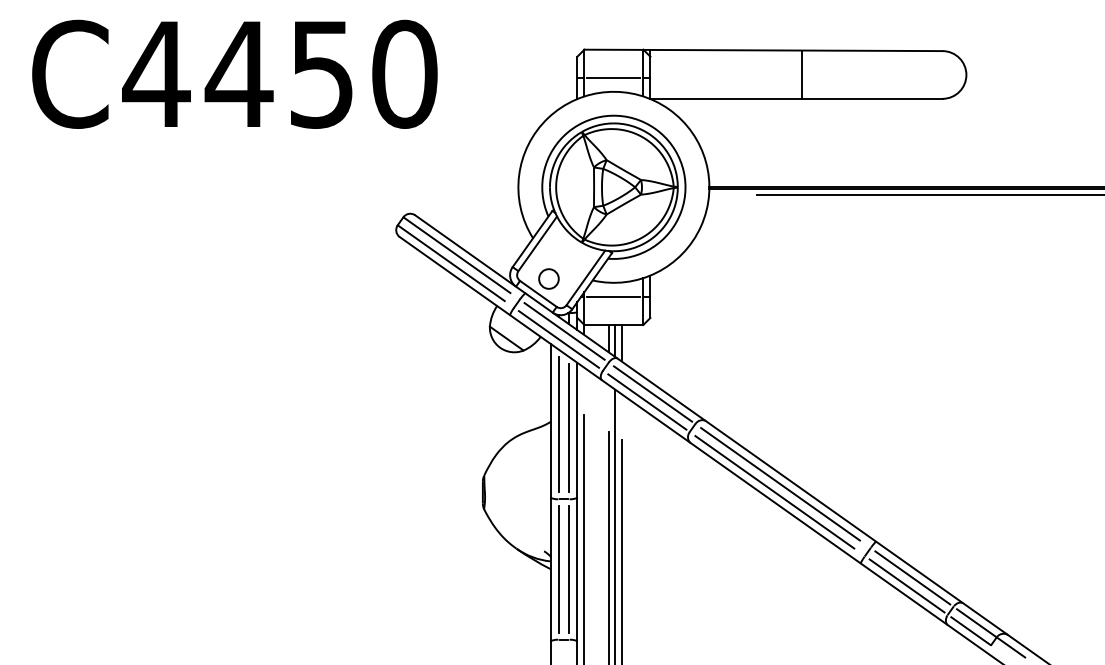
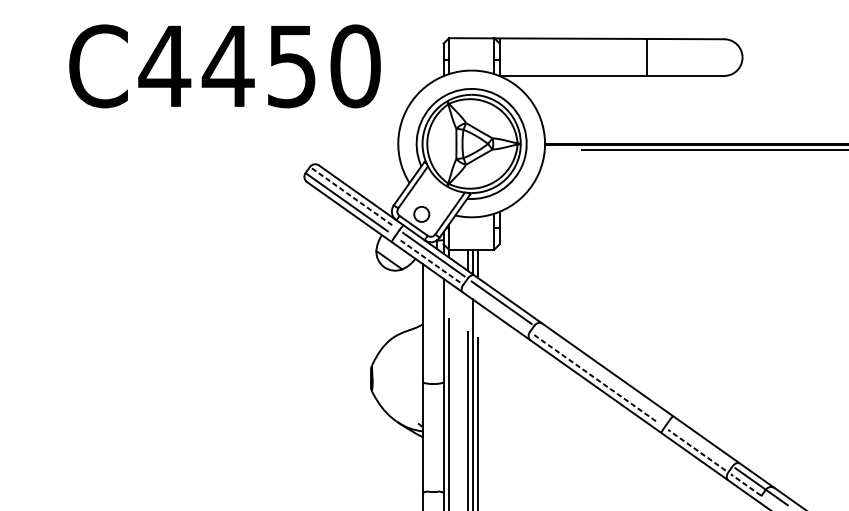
text: (234, 73) -> (224, 65), moved
line: (802, 74) -> (647, 57), moved
line: (613, 77) -> (471, 59), removed
line: (456, 255) -> (350, 196), solid -> dashed
line: (613, 296) -> (471, 227), removed
line: (558, 339) -> (429, 260), solid -> dashed
line: (647, 401) -> (497, 308), removed
line: (559, 424) -> (429, 326), removed
line: (568, 427) -> (436, 328), removed
line: (780, 484) -> (599, 372), removed
line: (775, 492) -> (595, 378), solid -> dashed
line: (559, 569) -> (429, 437), removed
line: (568, 569) -> (436, 437), removed
line: (912, 577) -> (701, 443), removed
line: (907, 585) -> (697, 449), solid -> dashed
line: (970, 631) -> (745, 485), solid -> dashed

